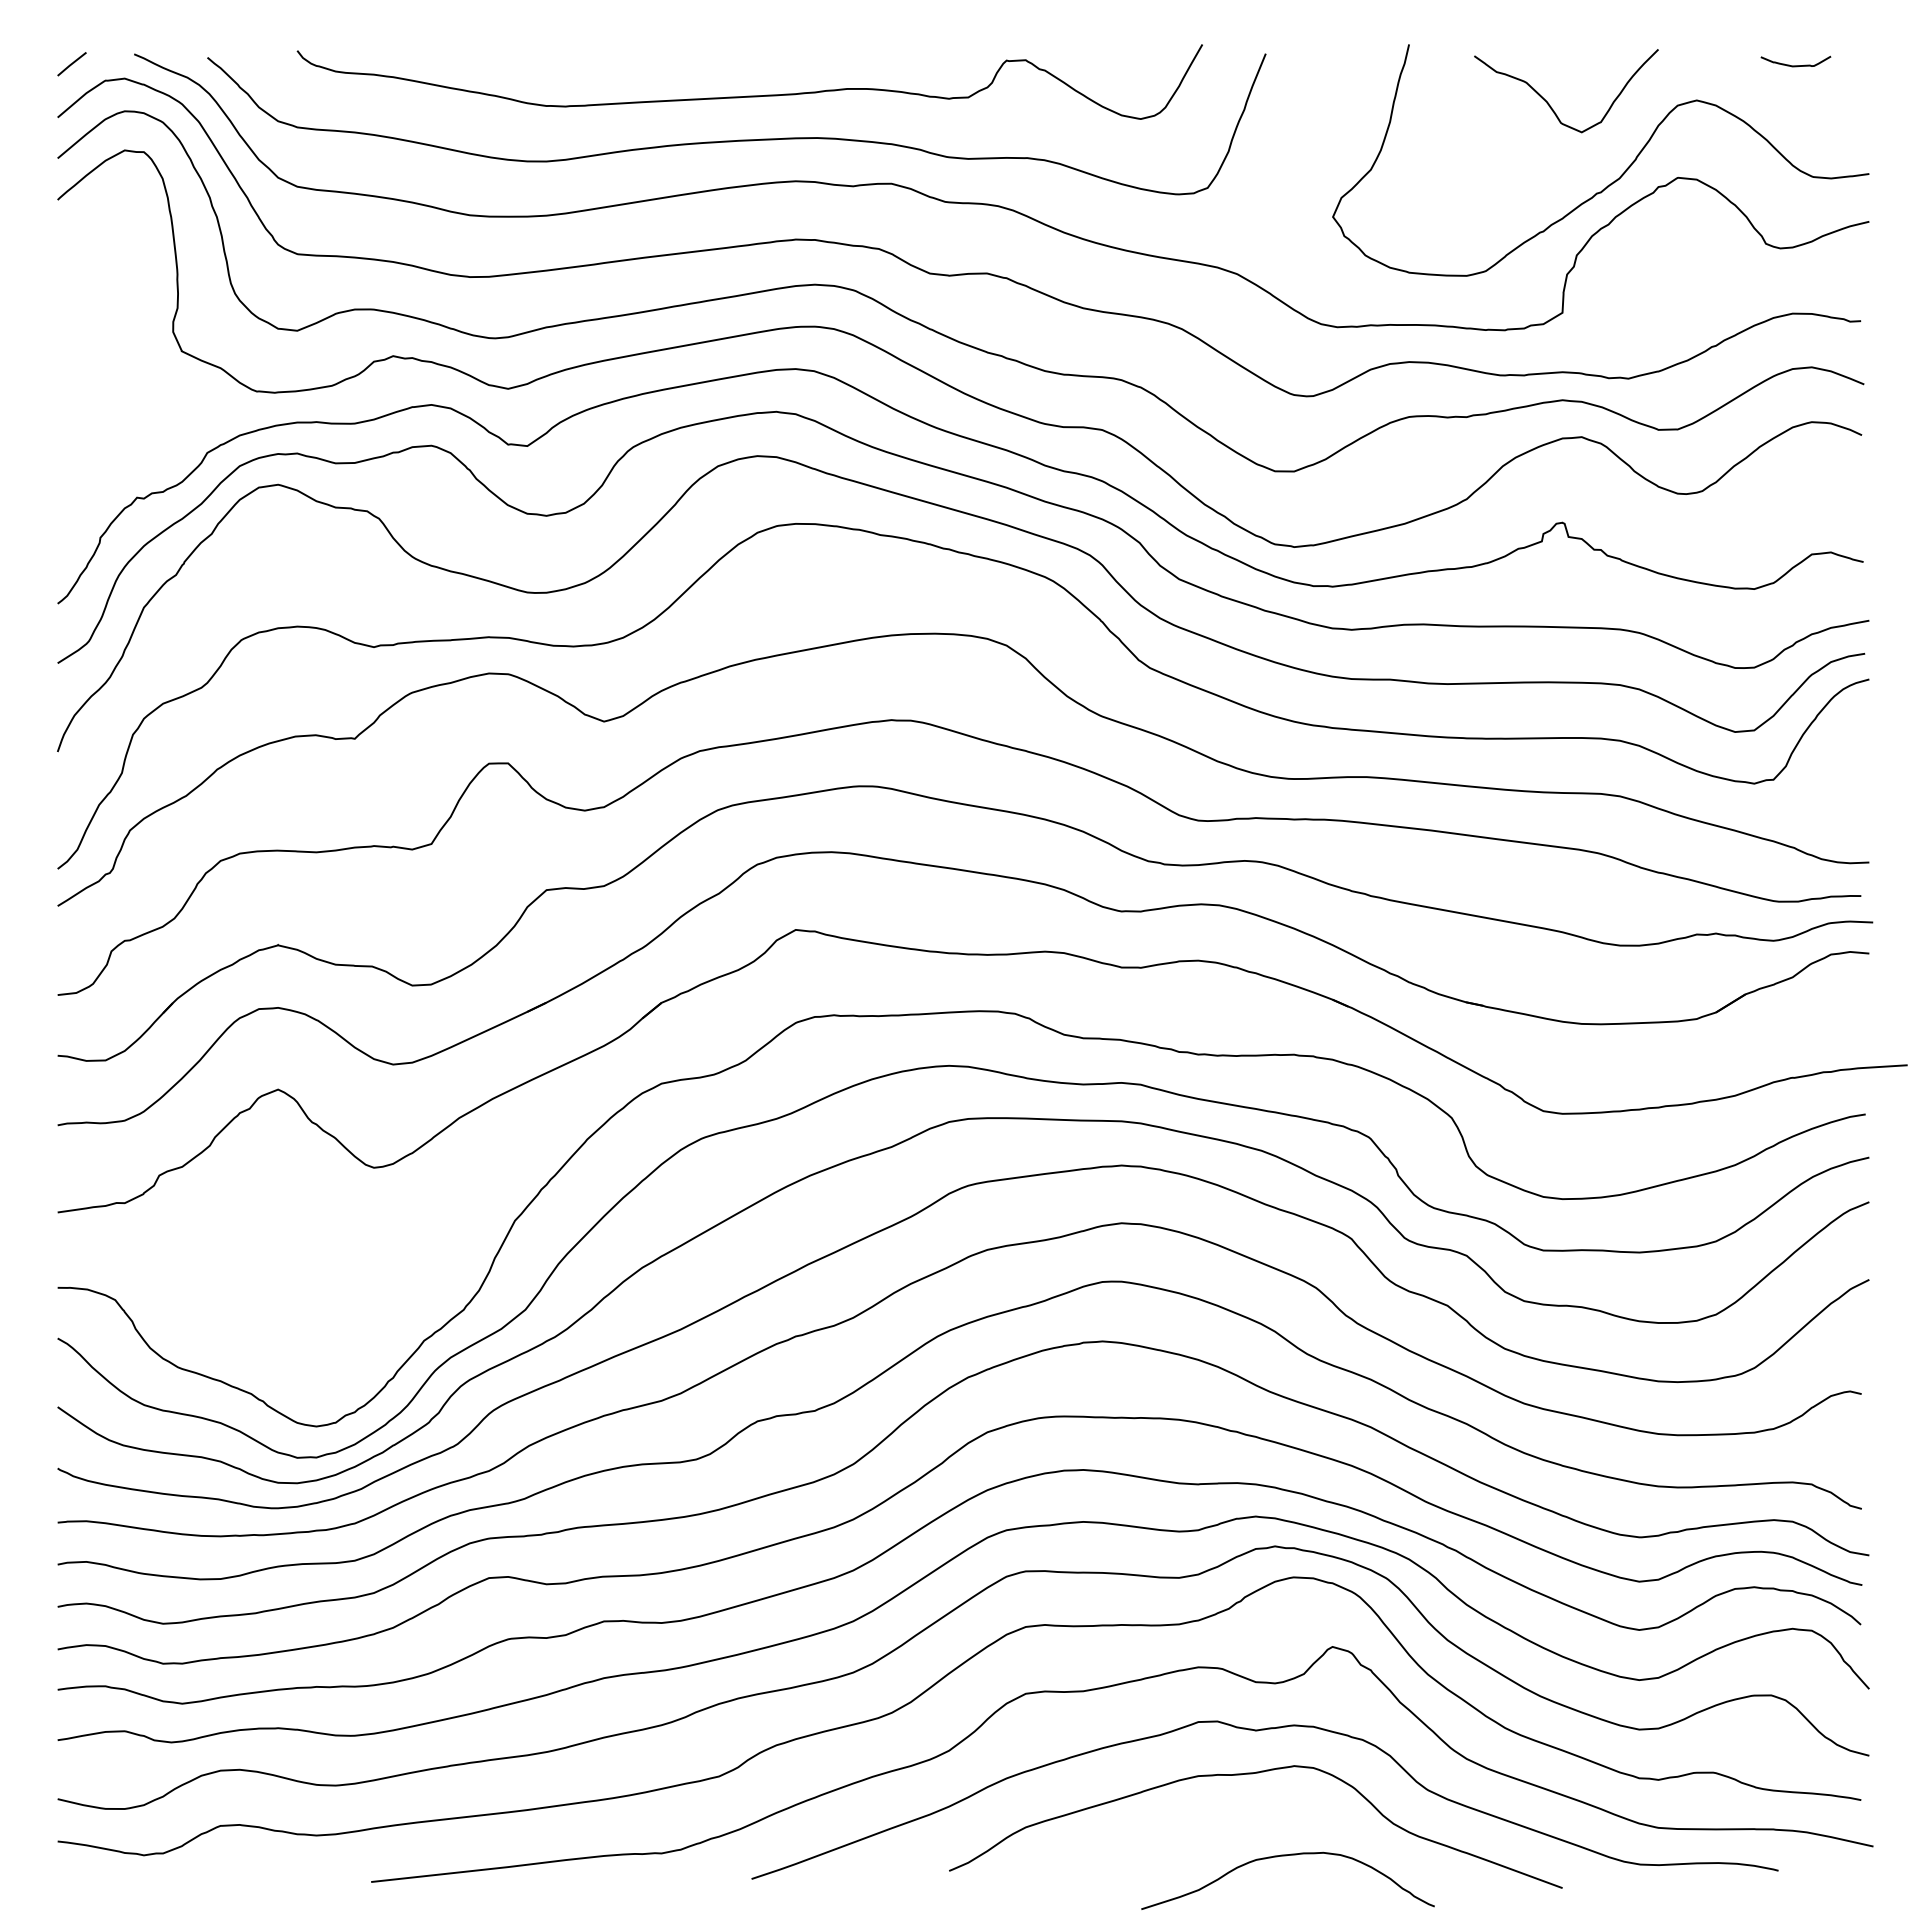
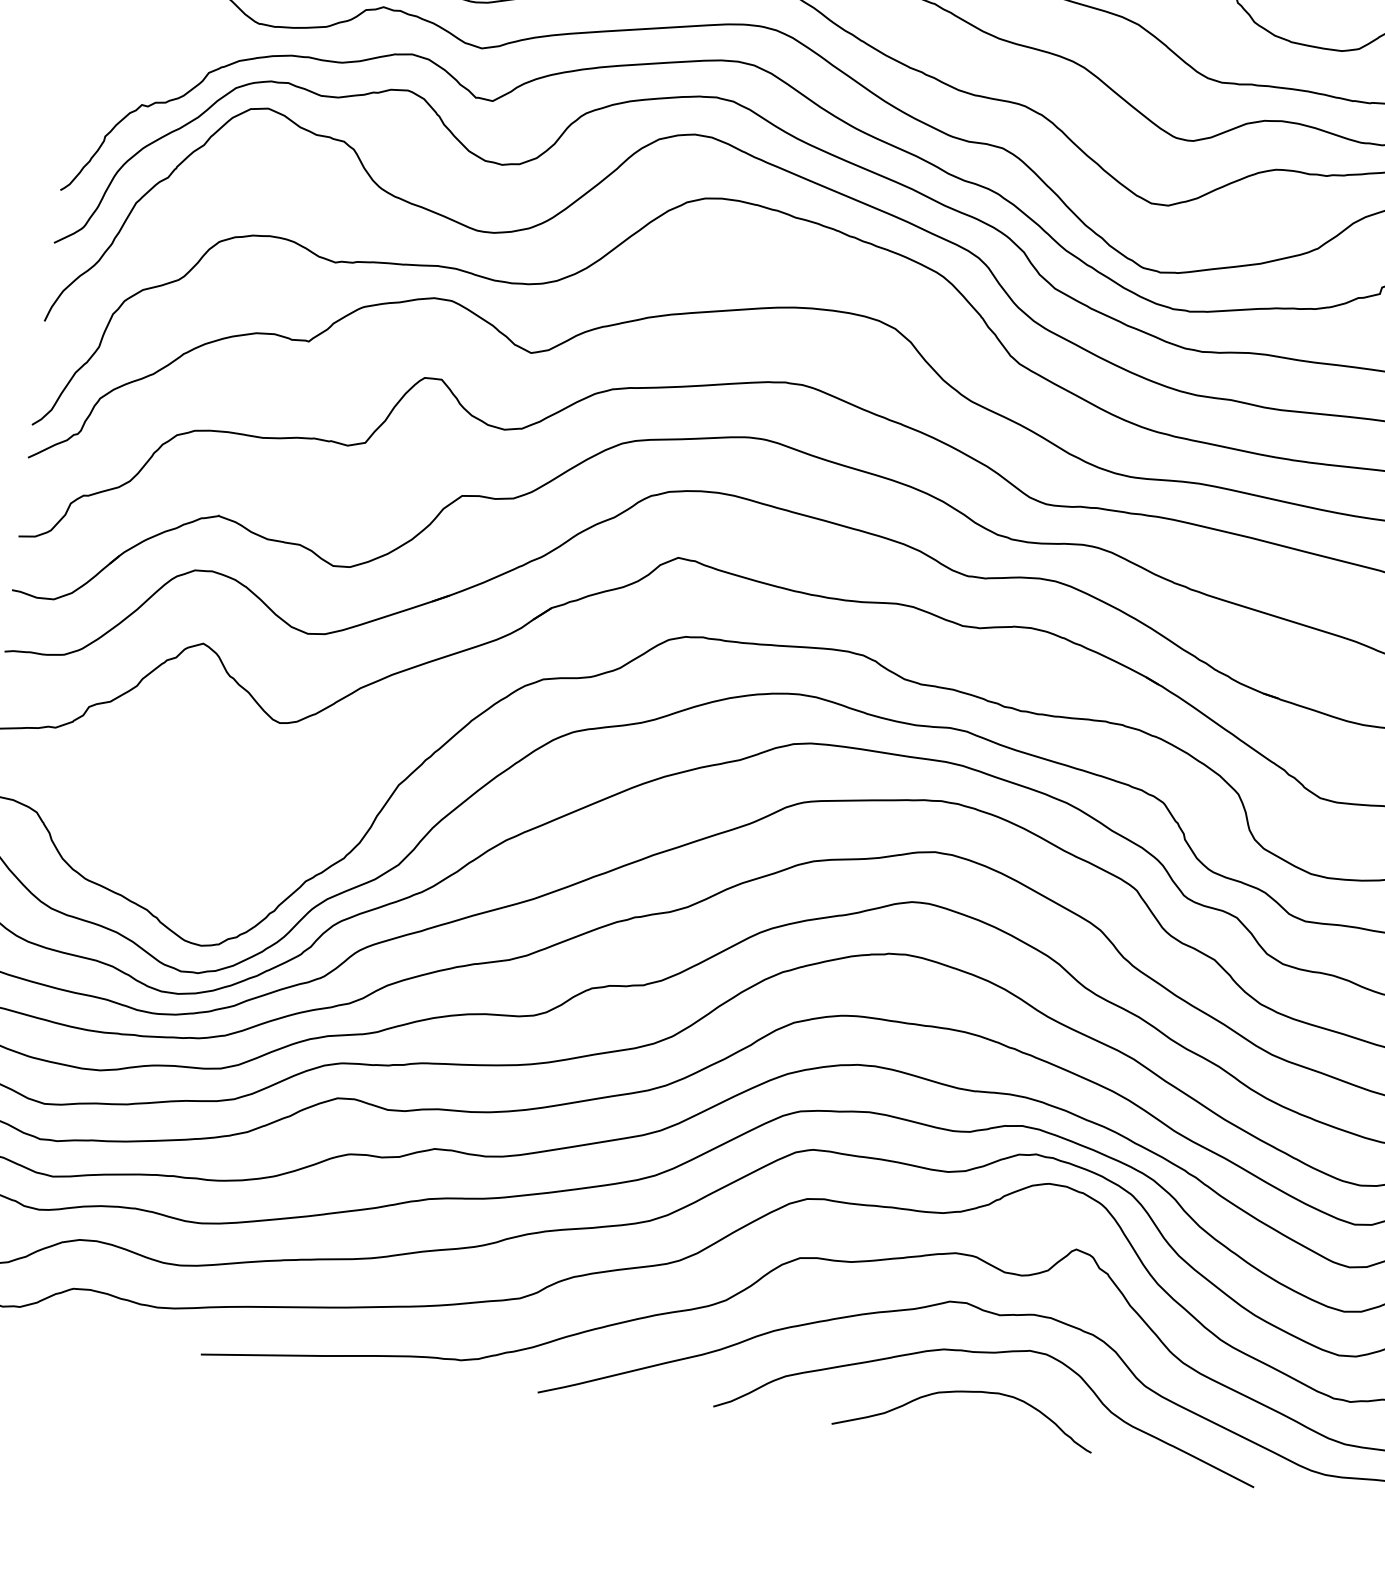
curve: (1286, 1856) -> (965, 1392), moved

